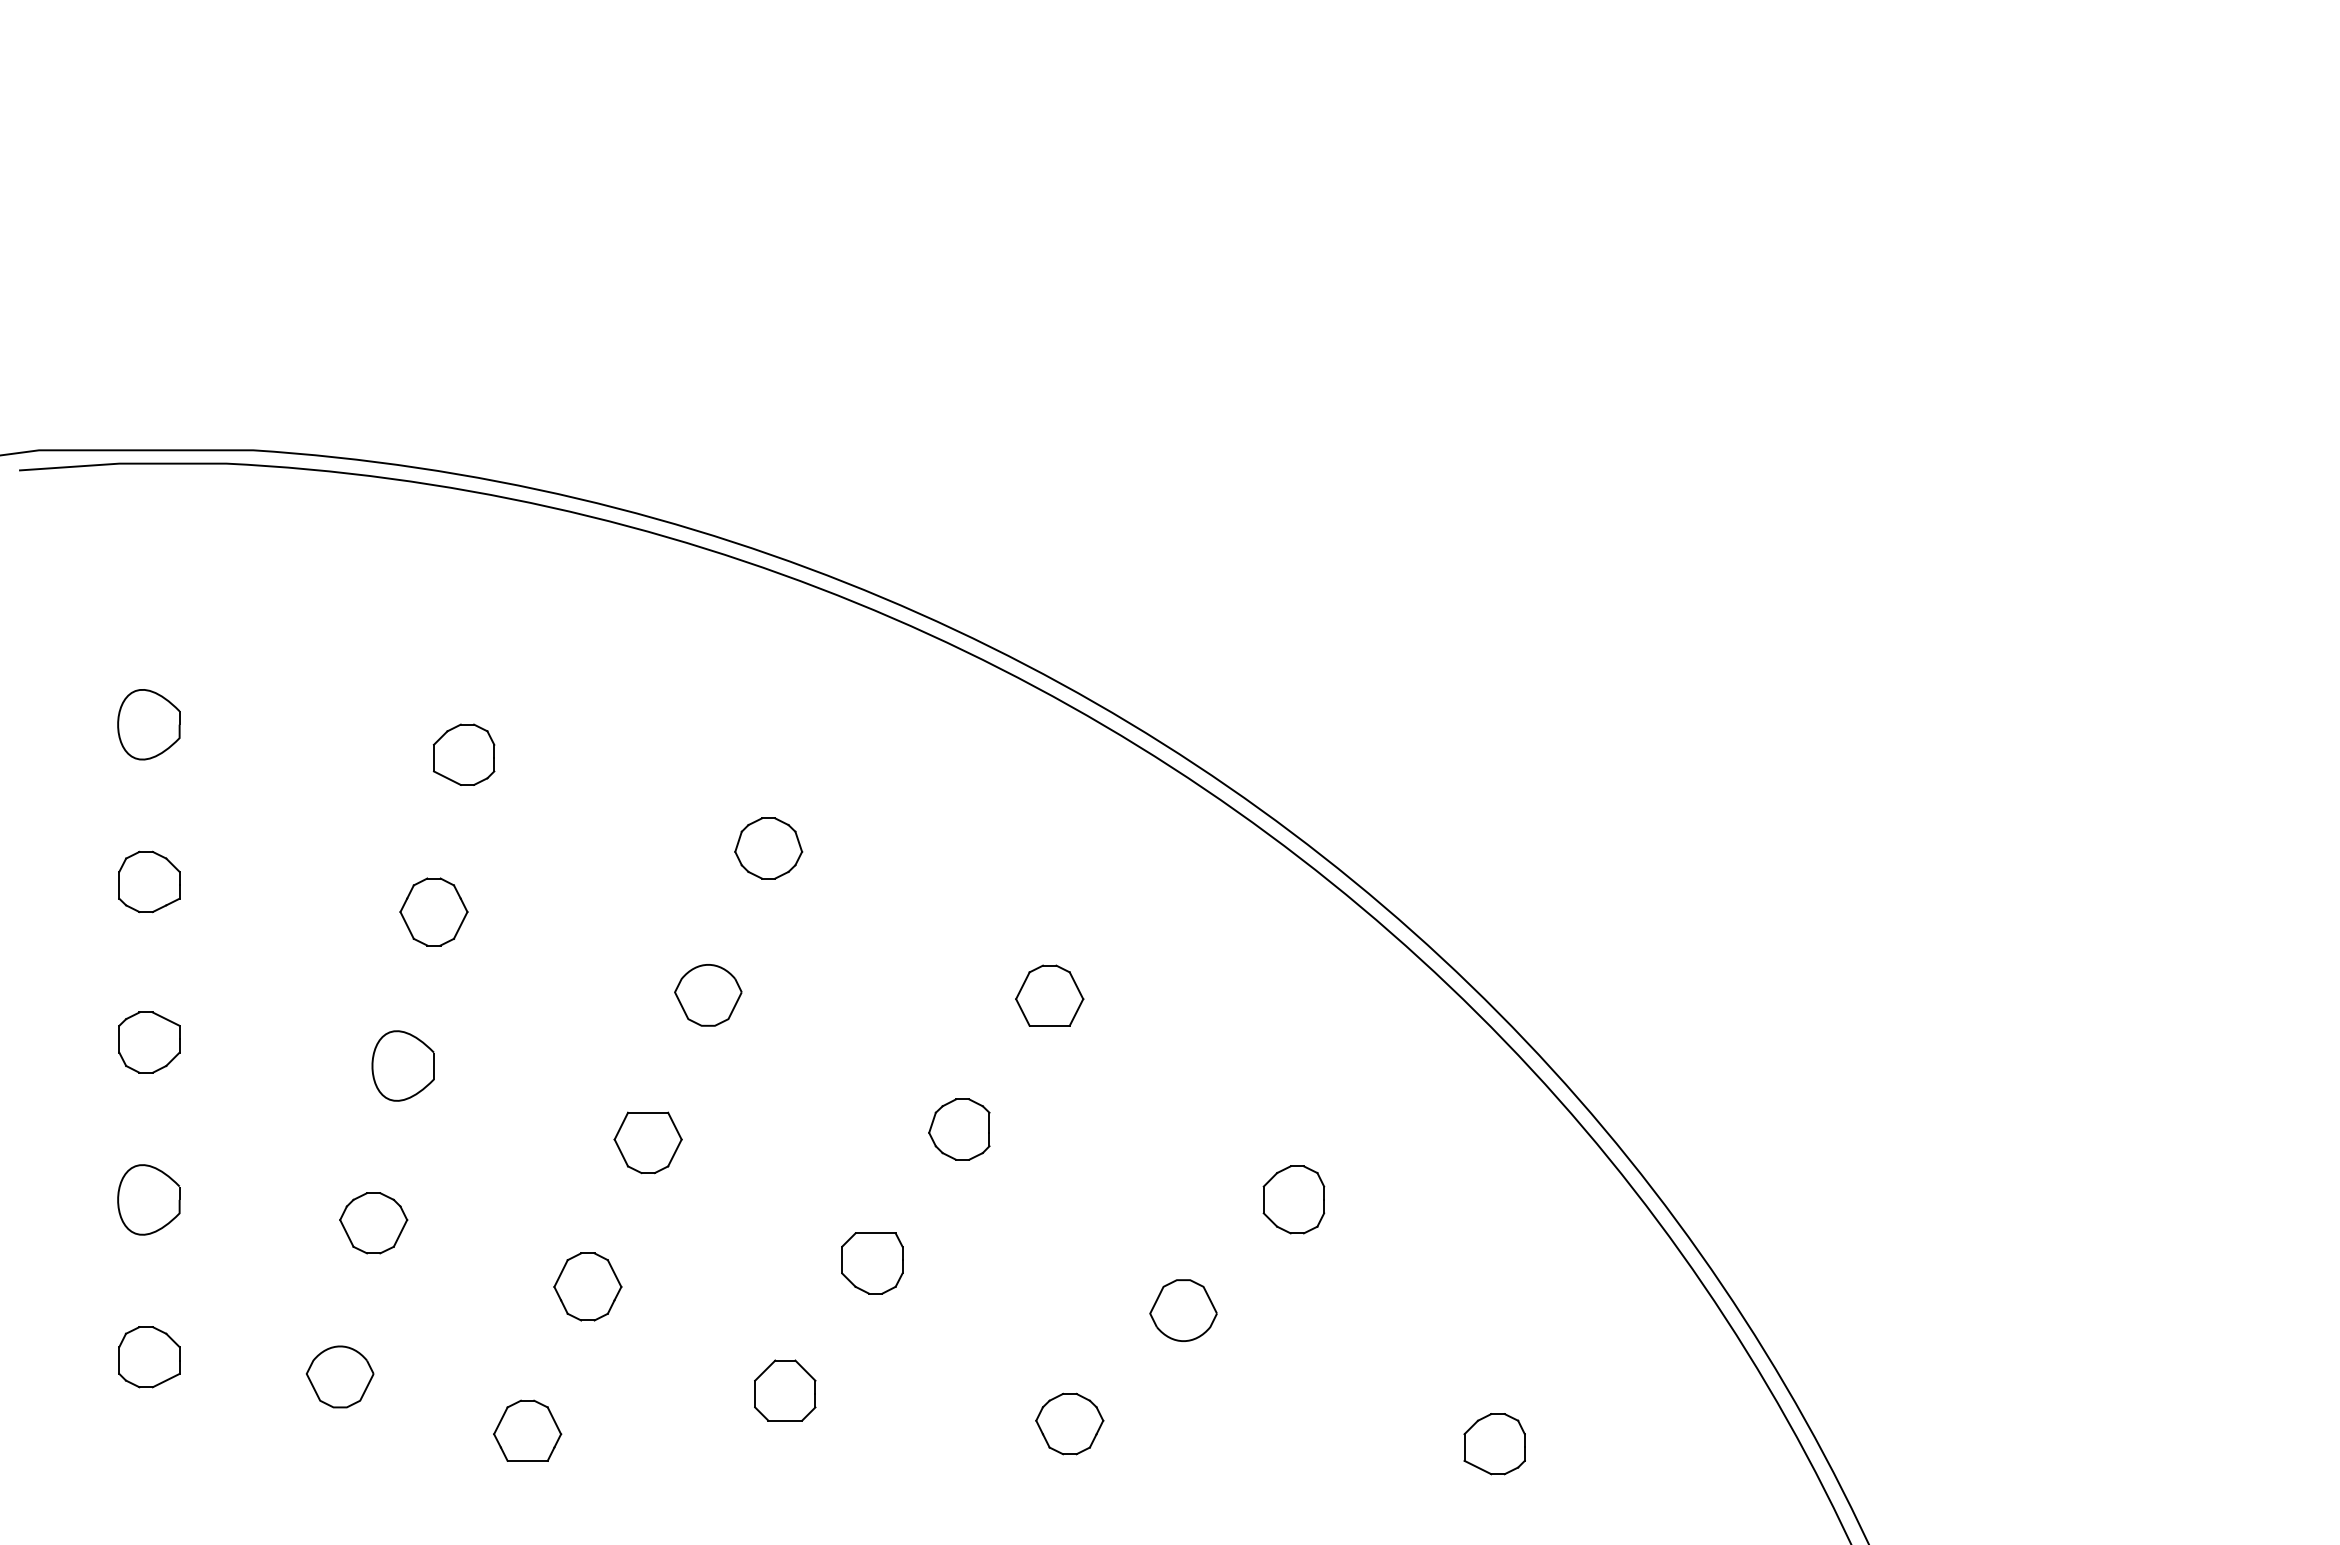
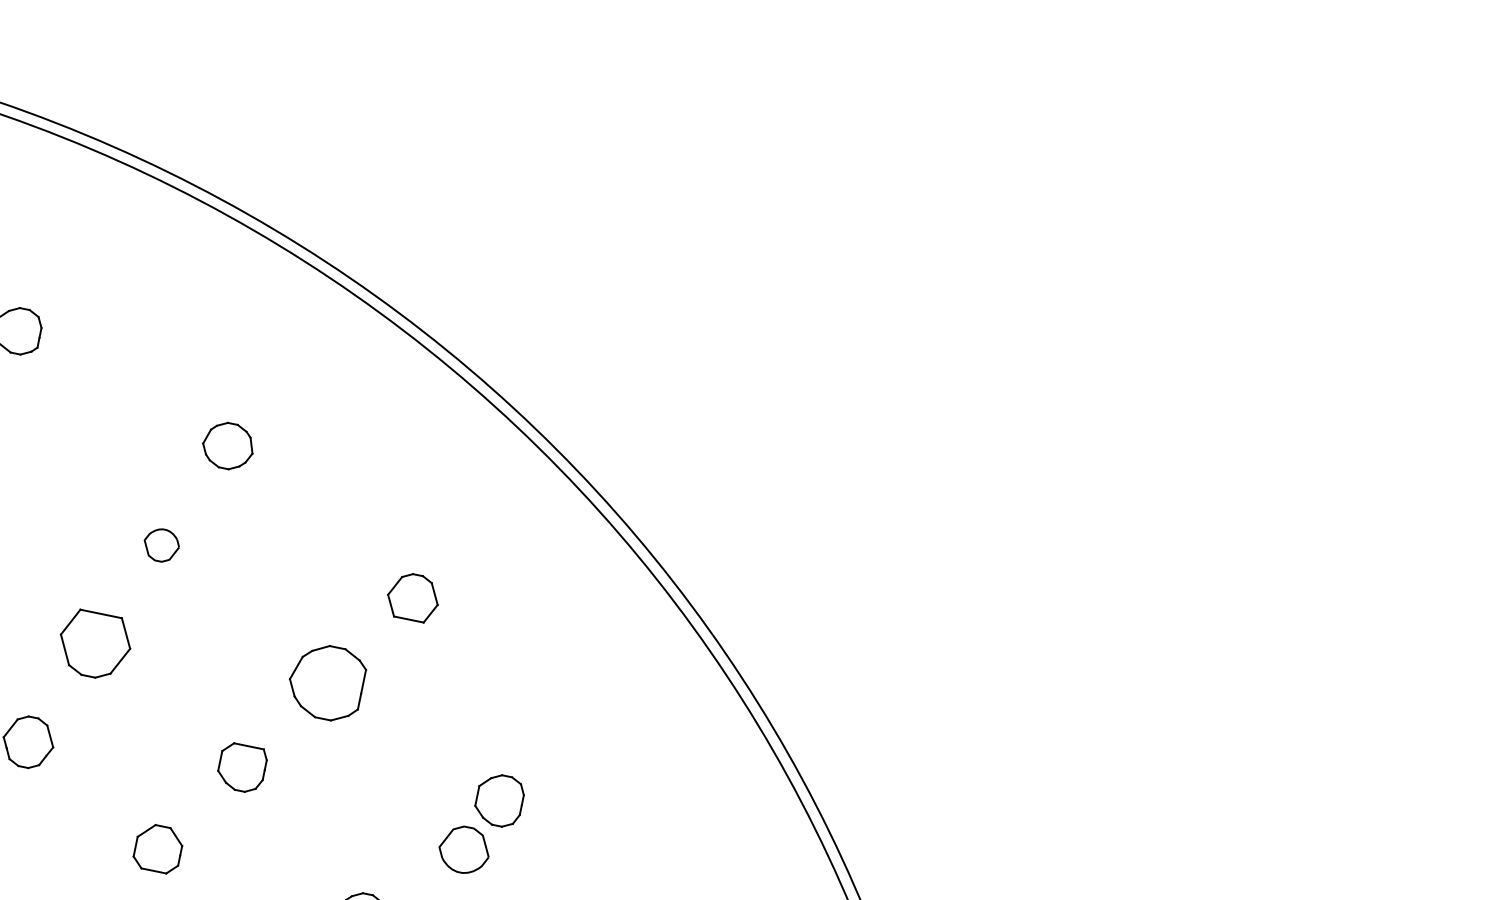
part: (708, 995) -> (161, 545), size x0.7
part: (959, 1129) -> (326, 682), size x1.6
part: (647, 1142) -> (94, 644), size x1.4
part: (1293, 1199) -> (499, 800), moved

